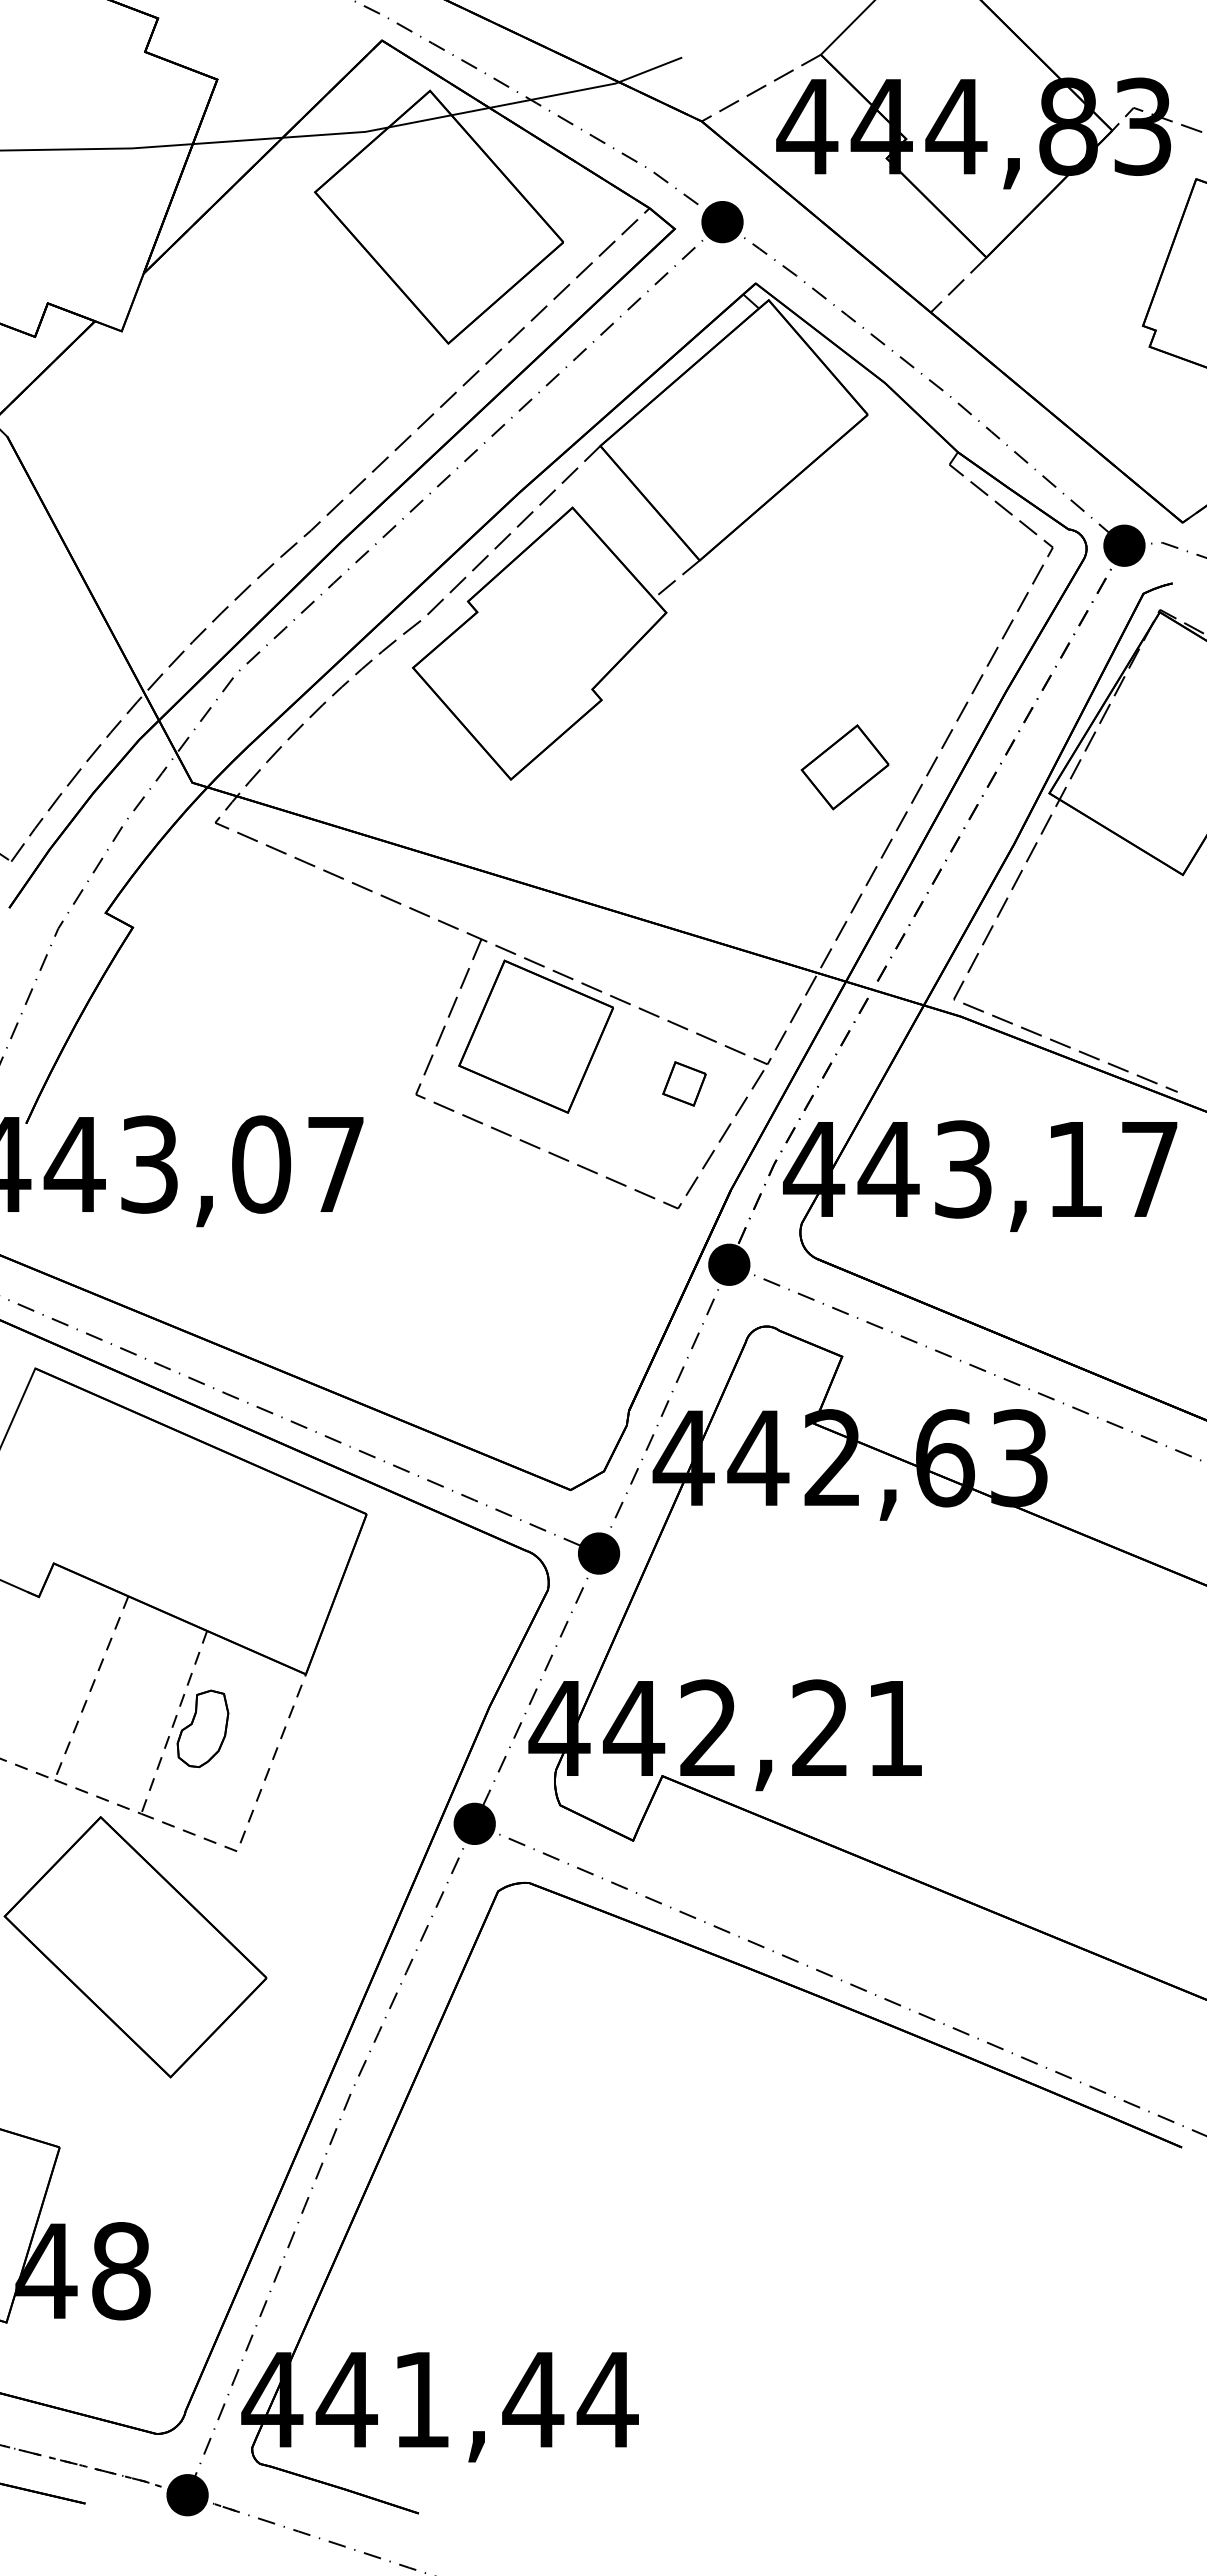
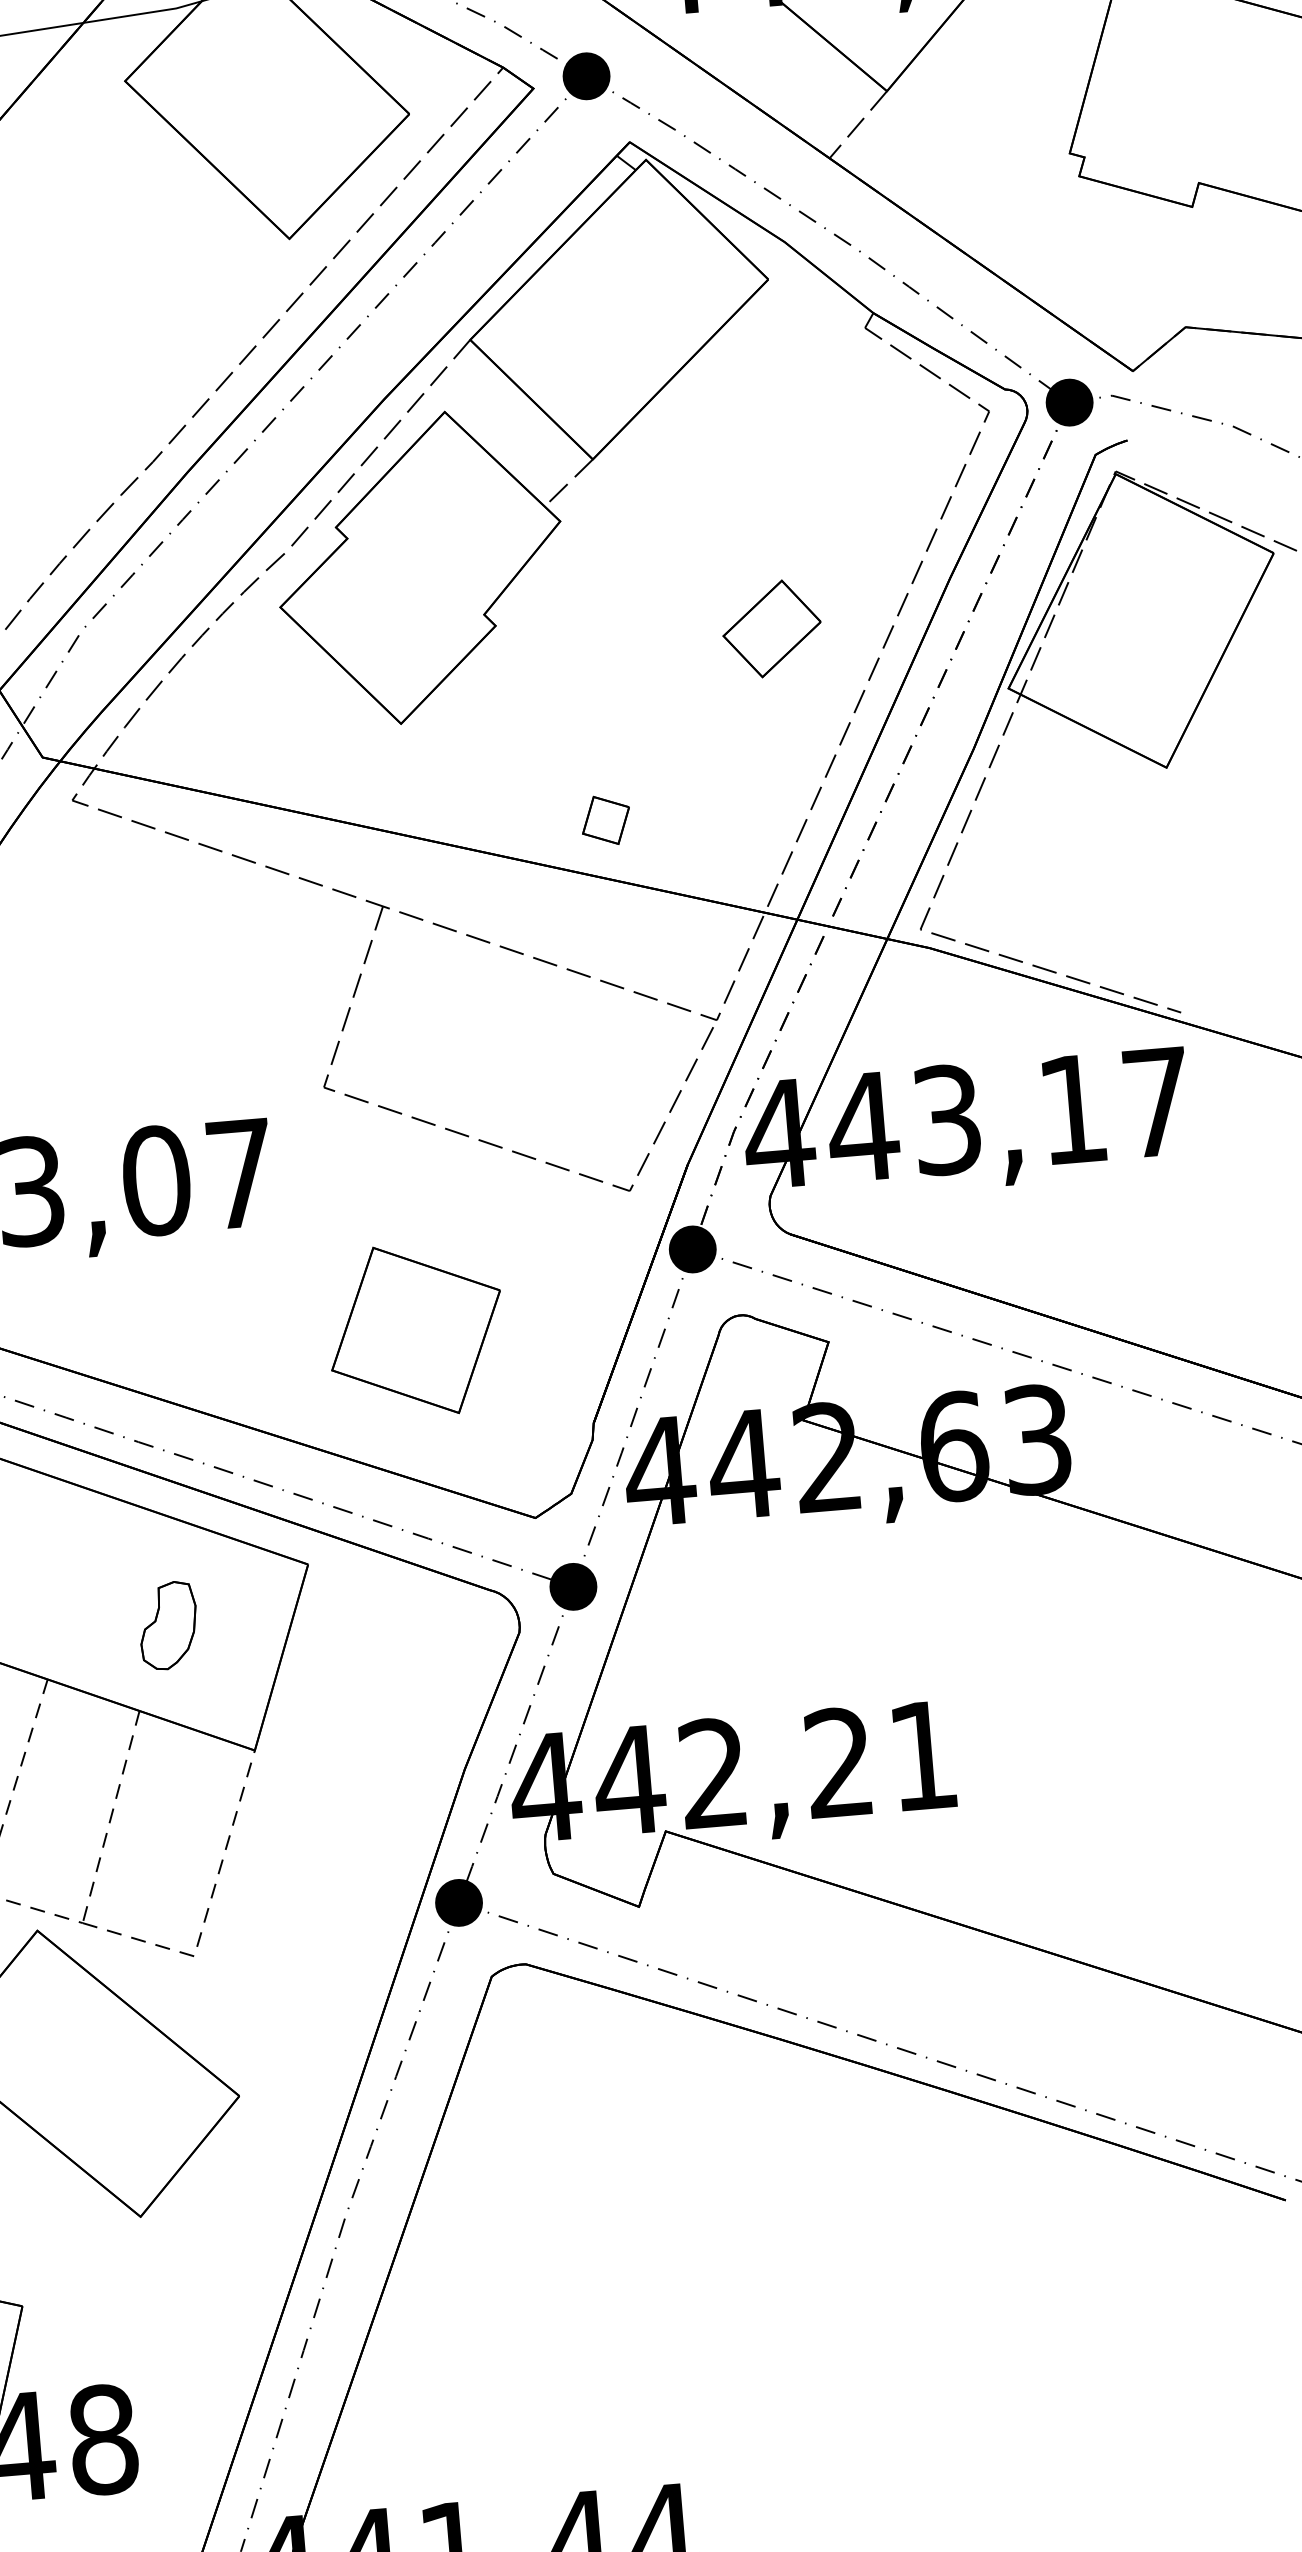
part: (844, 767) -> (771, 629), moved
part: (536, 1036) -> (416, 1330), moved
part: (684, 1083) -> (605, 819), moved
part: (202, 1728) -> (167, 1625), moved

